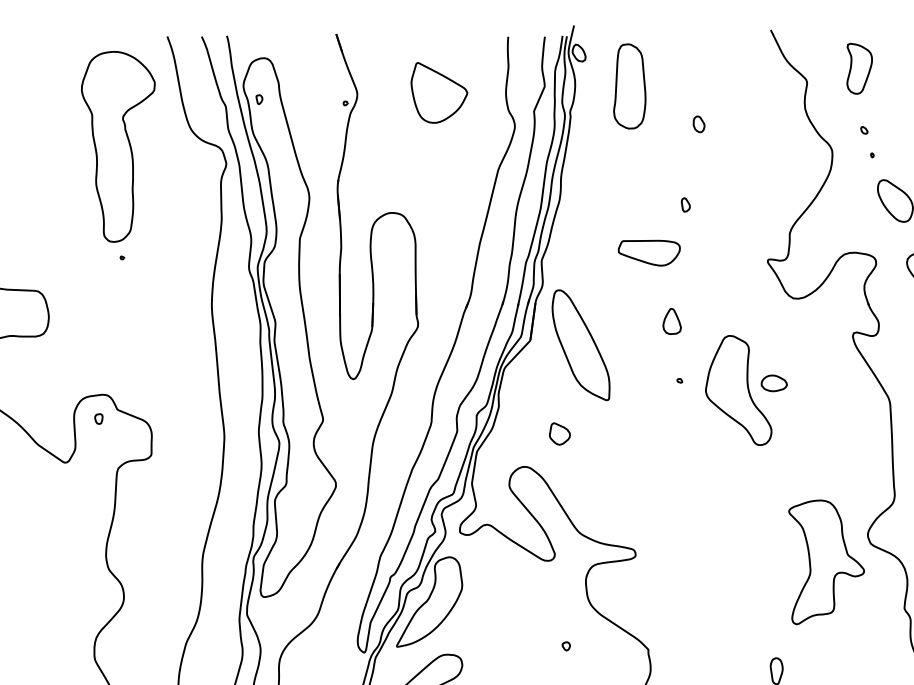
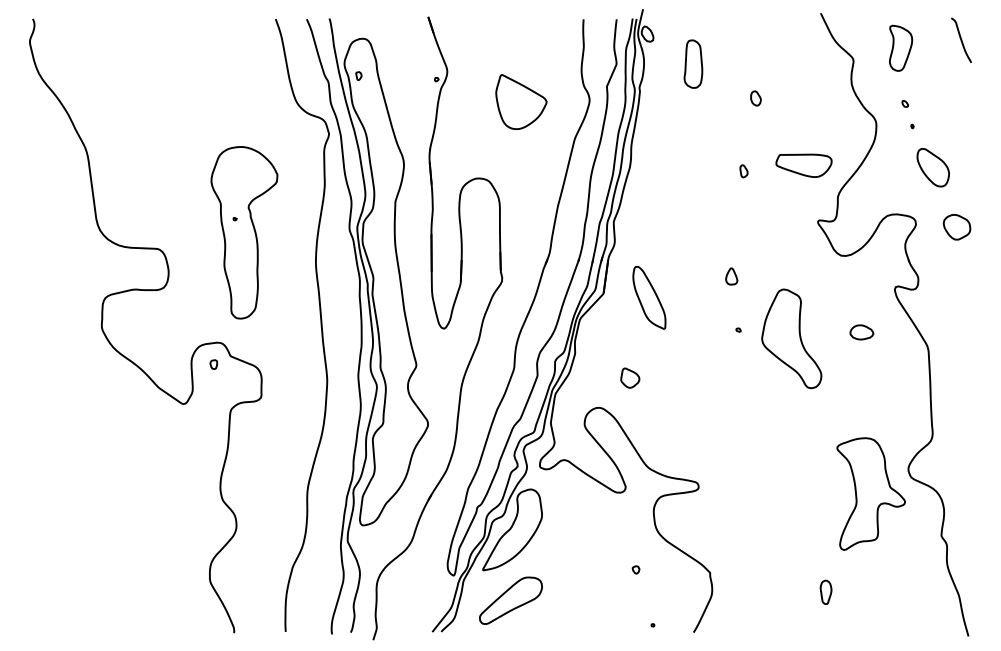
part: (629, 85) -> (693, 63), size x0.62
part: (439, 92) -> (521, 101), moved
part: (118, 146) -> (244, 232), moved
part: (648, 252) -> (803, 165), moved
part: (671, 321) -> (731, 276), size x0.71
part: (581, 344) -> (649, 297), size x0.62
part: (773, 383) -> (861, 332), moved

